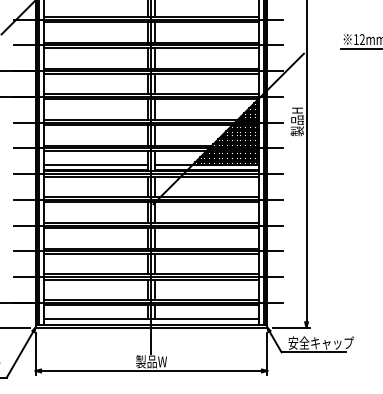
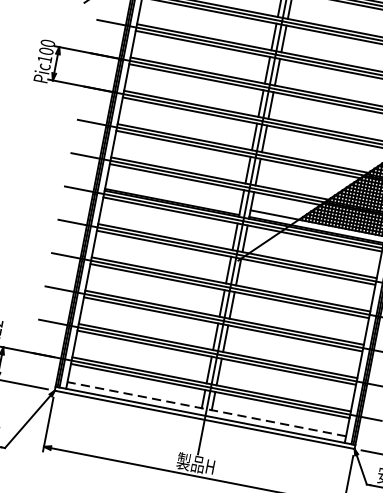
line: (95, 164) -> (173, 194), removed
line: (151, 319) -> (206, 409), solid -> dashed
text: (151, 361) -> (196, 463), 製品W -> 製品H

